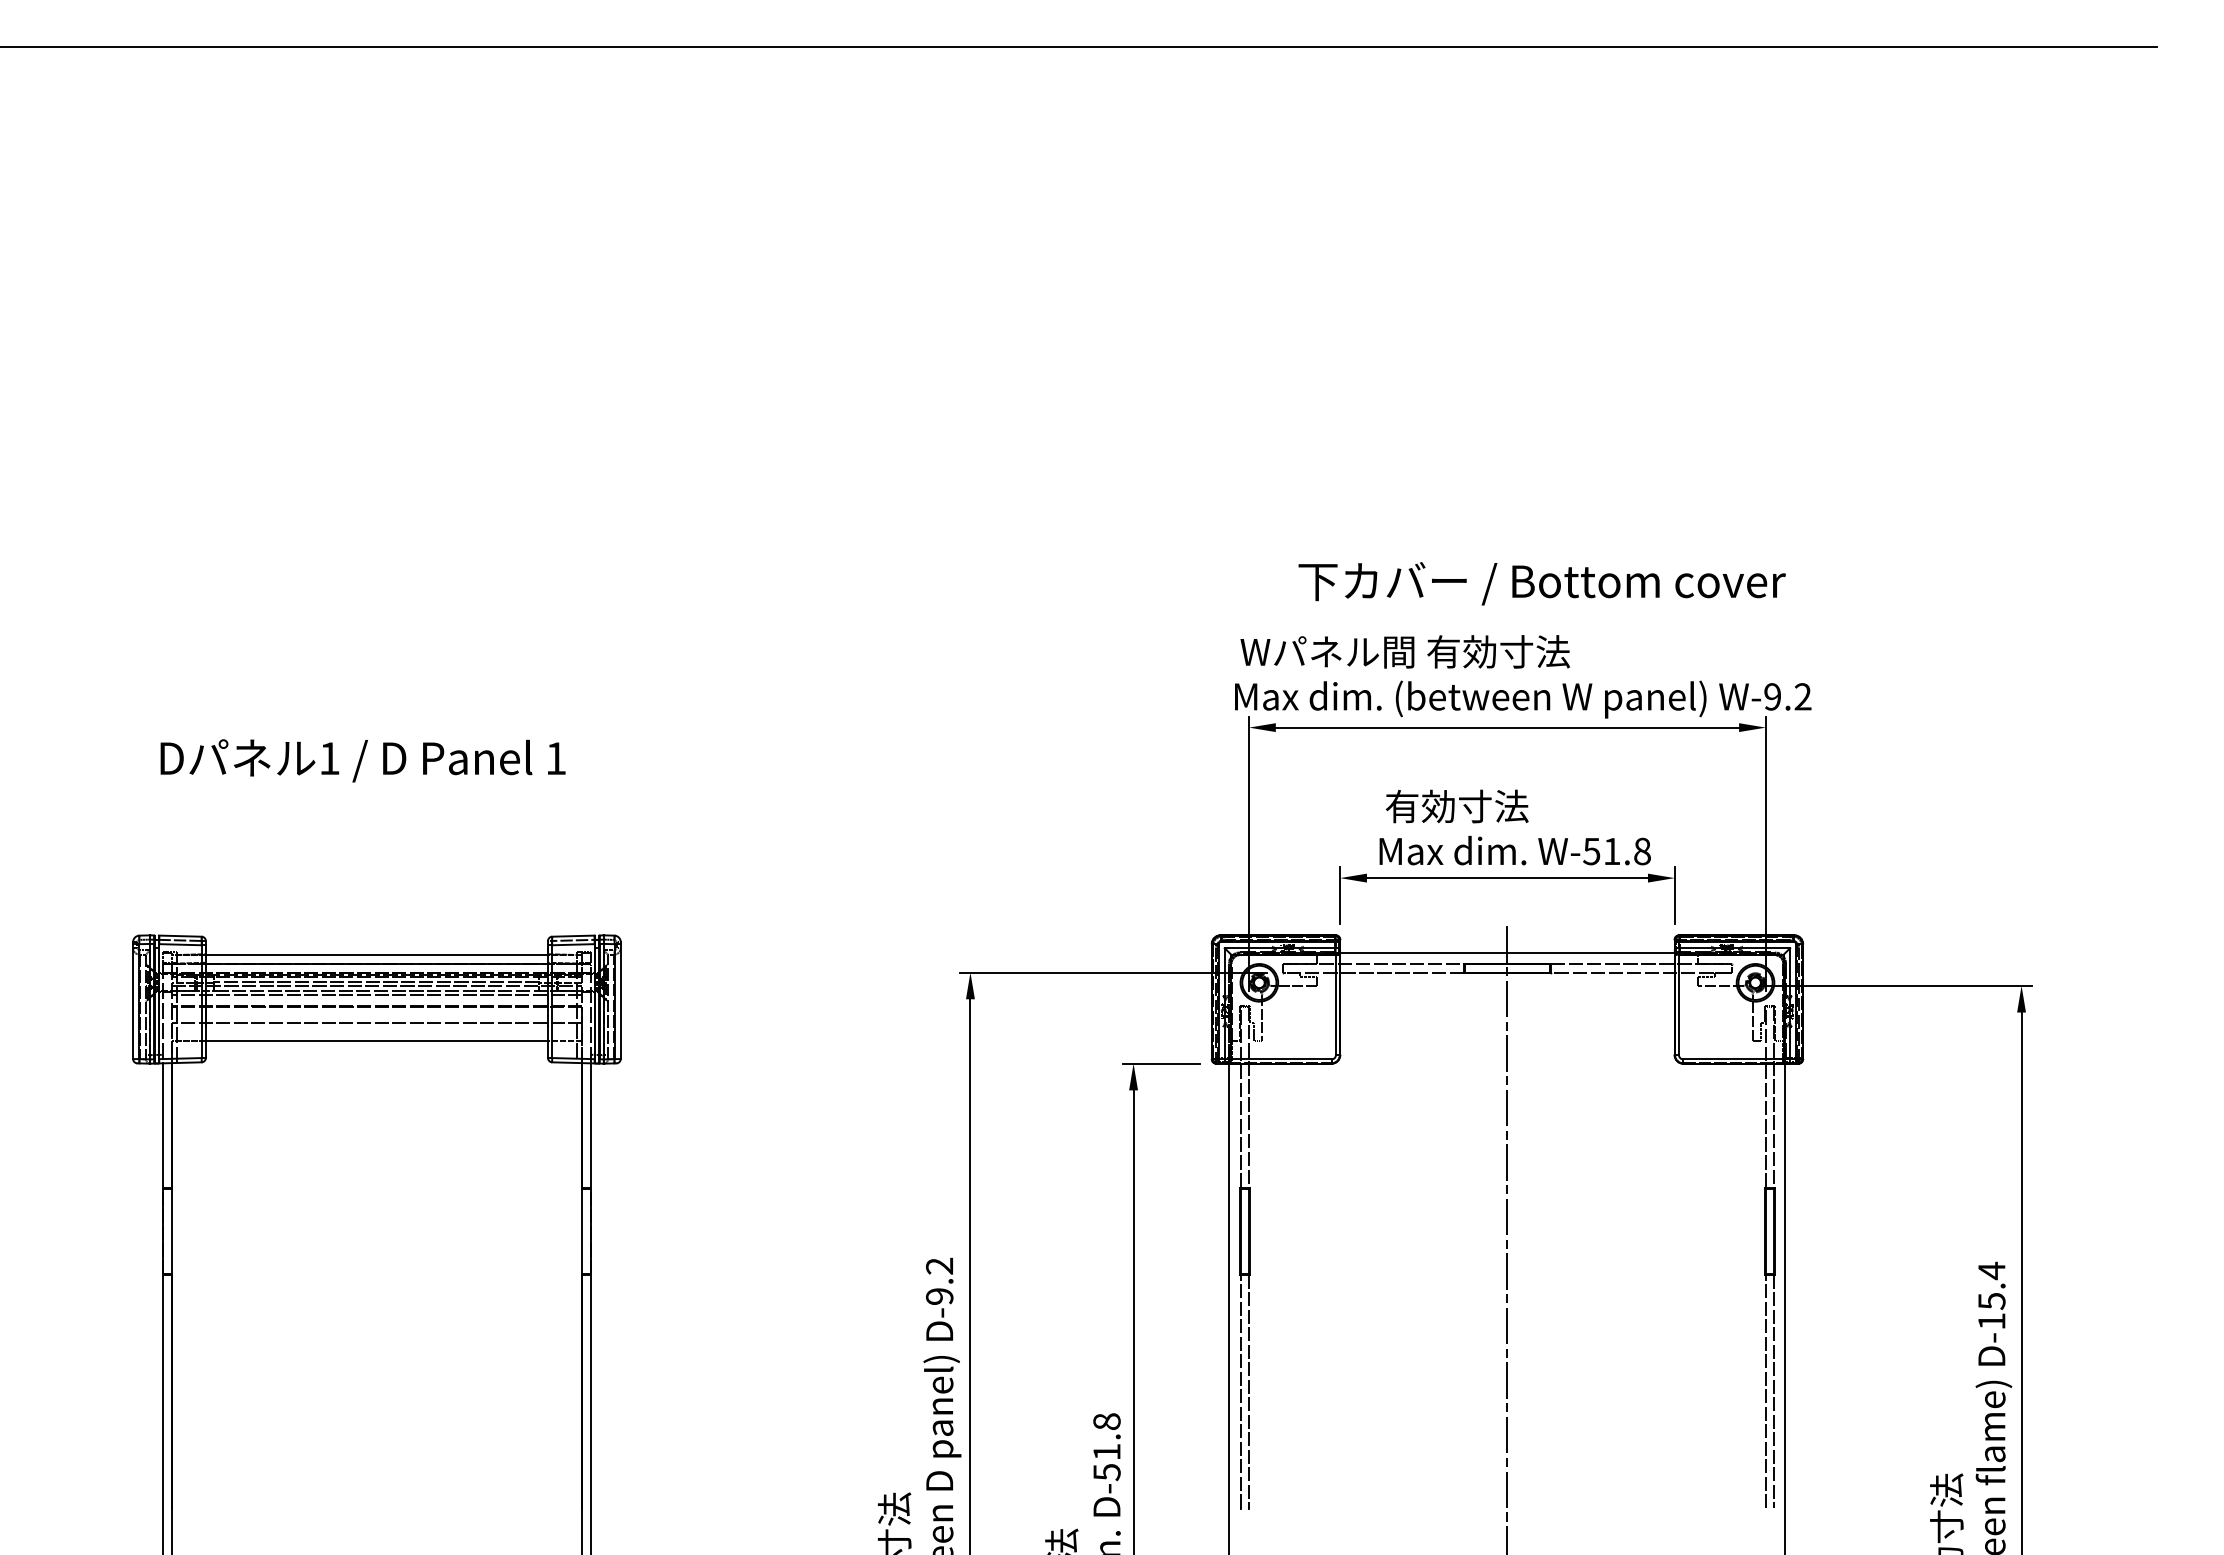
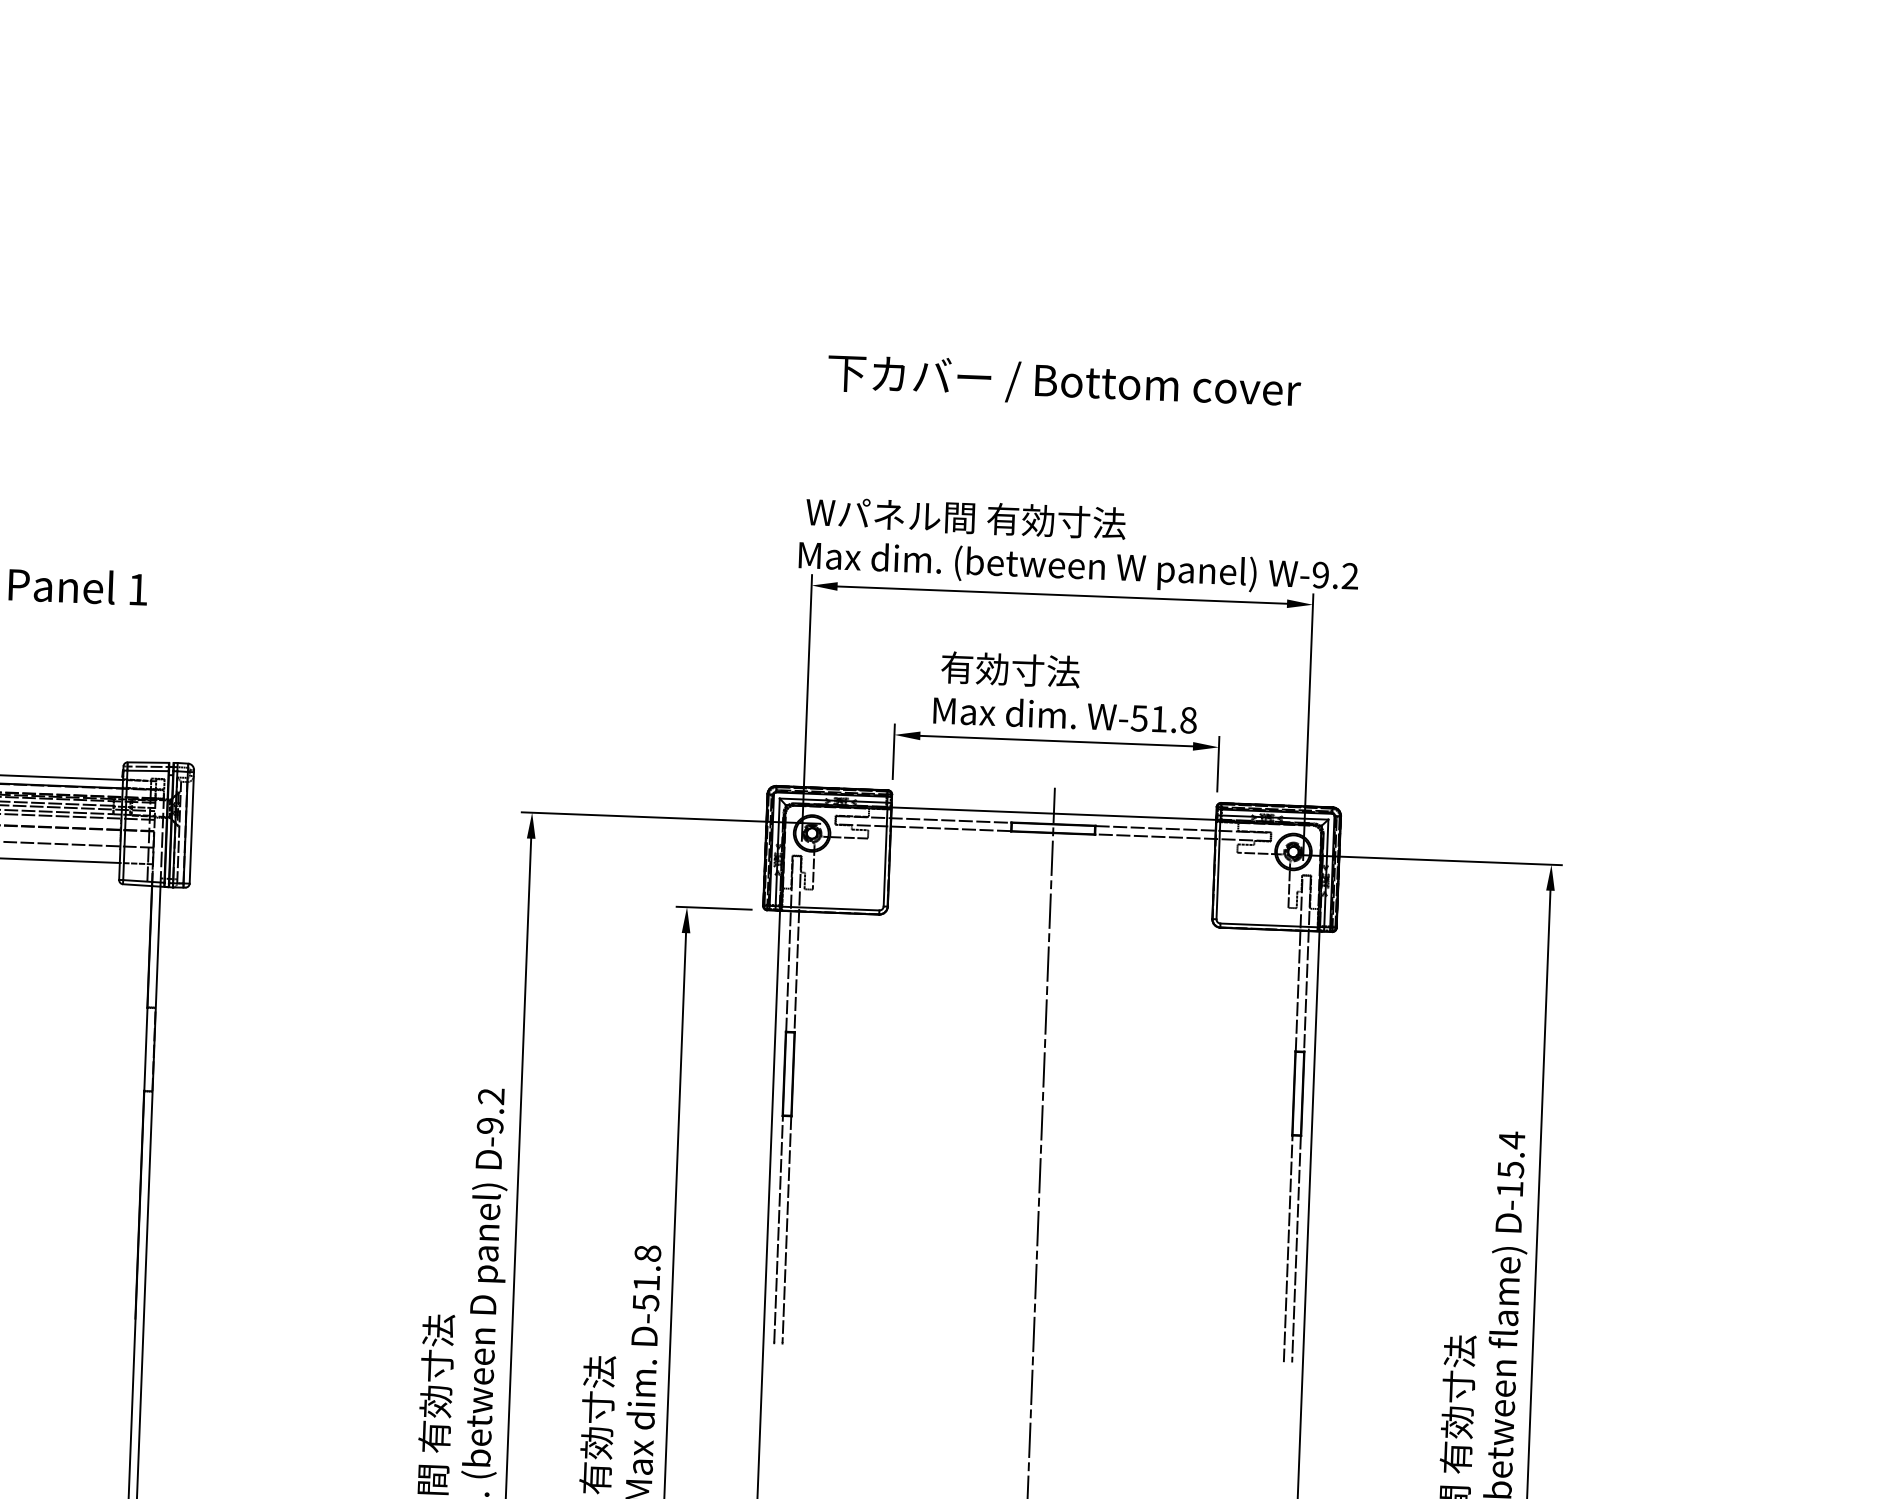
text: (1541, 583) -> (1063, 383), moved

